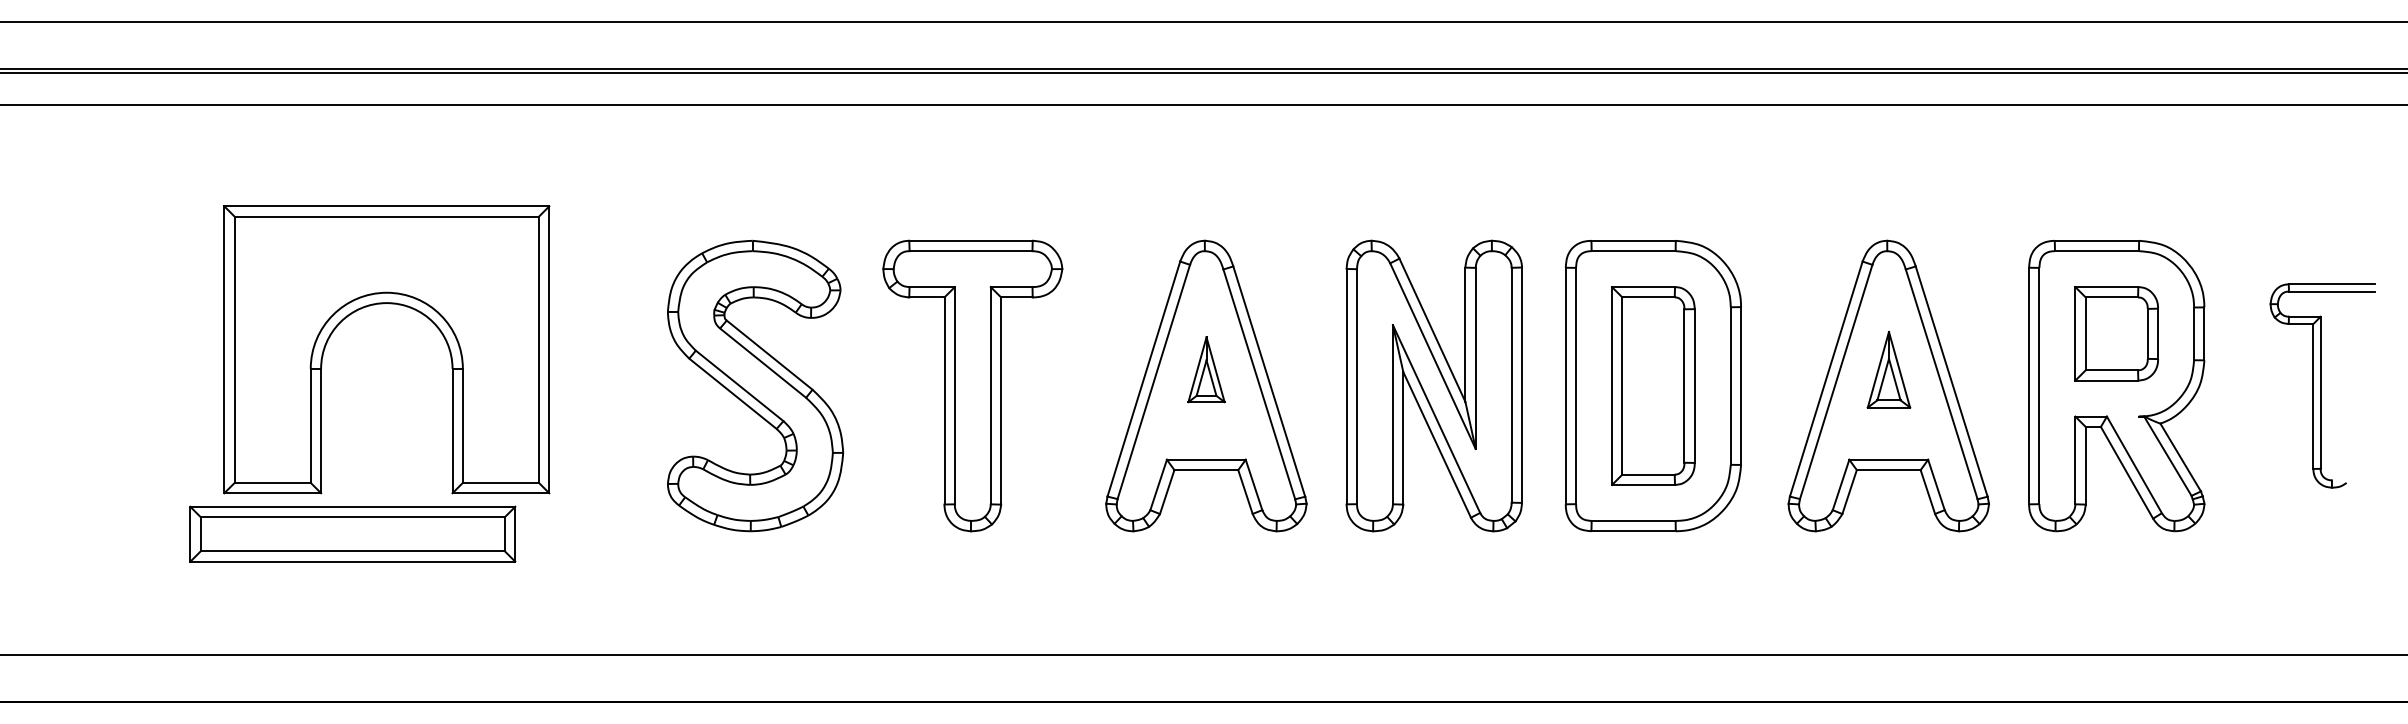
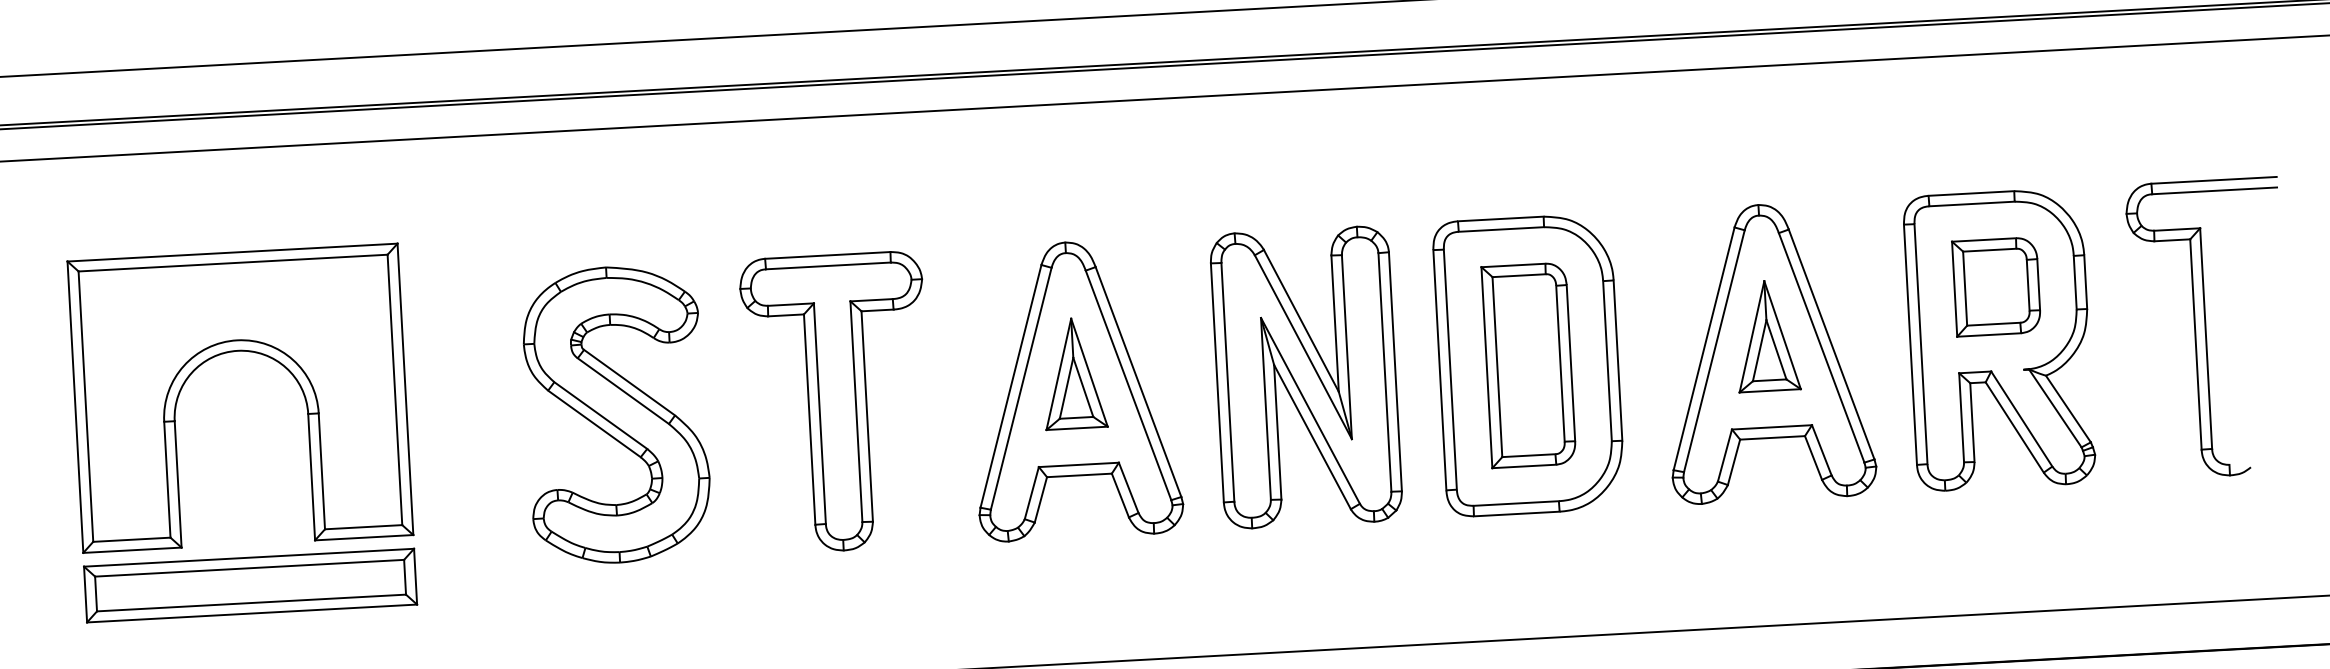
part: (1206, 369) -> (1074, 373), size x1.67
part: (1888, 369) -> (1766, 335), size x1.43
part: (2322, 385) -> (2208, 328), size x1.43
part: (352, 533) -> (250, 584), moved

